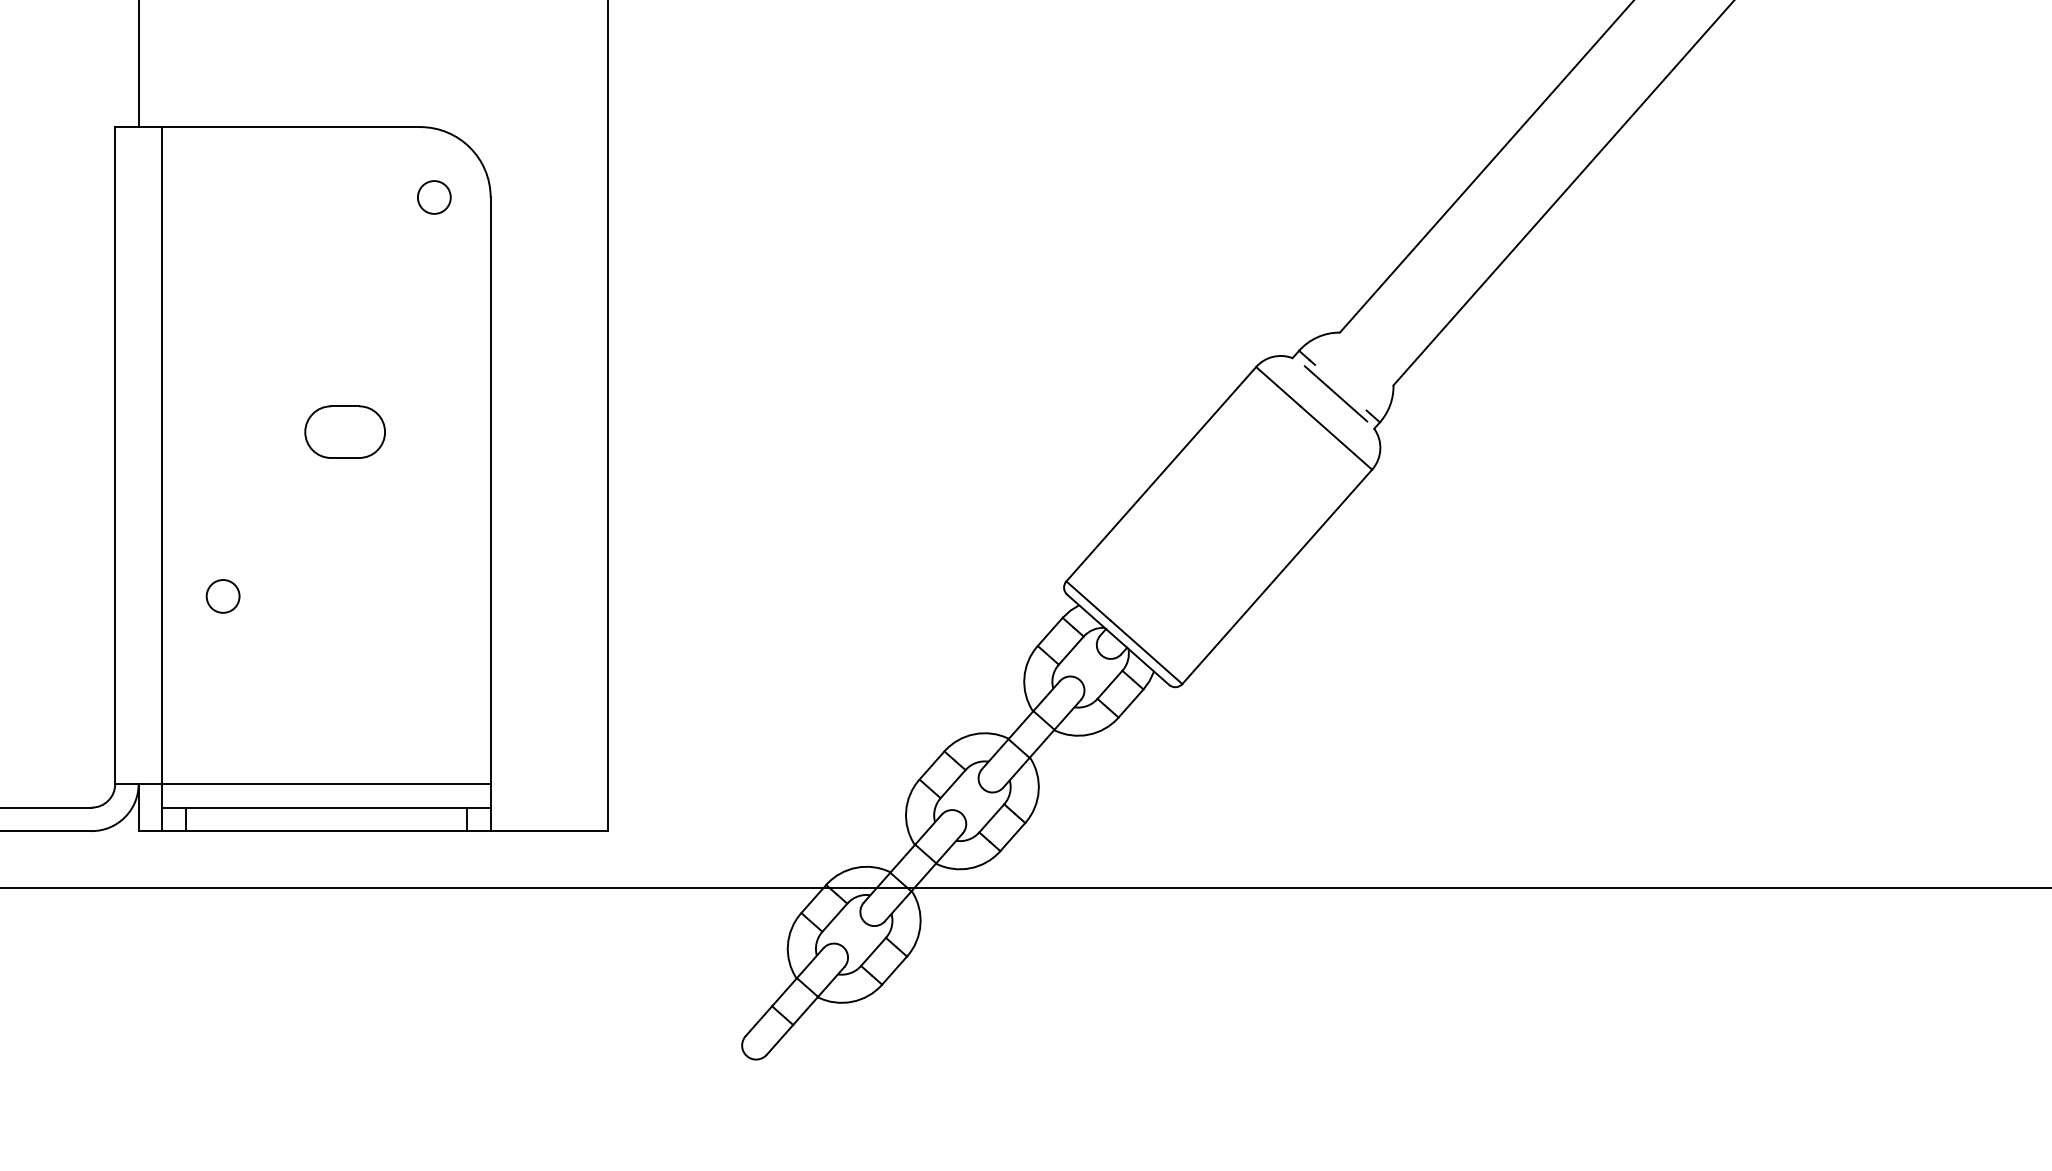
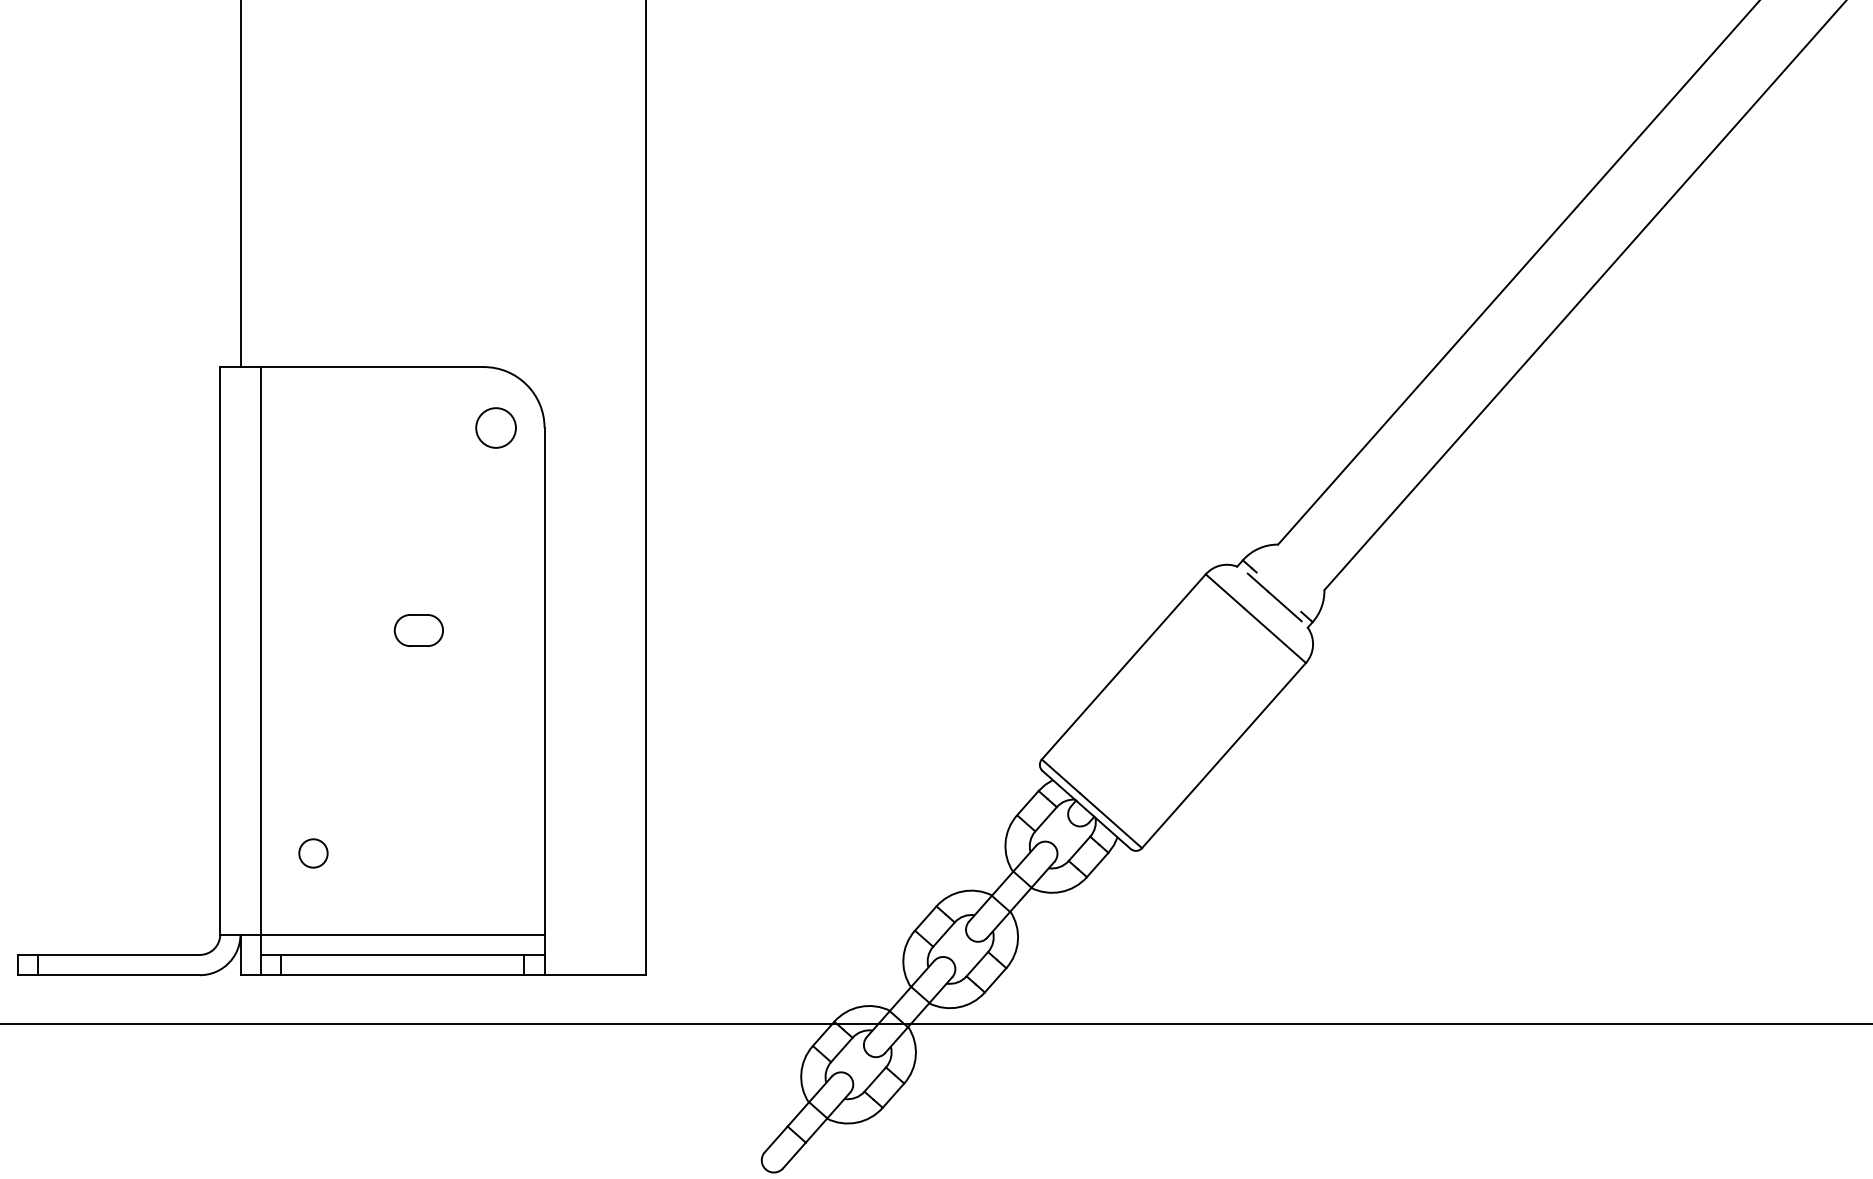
circle: (433, 197) -> (495, 427), size x1.4
part: (344, 432) -> (418, 630), size x0.7
circle: (223, 596) -> (313, 853), moved

